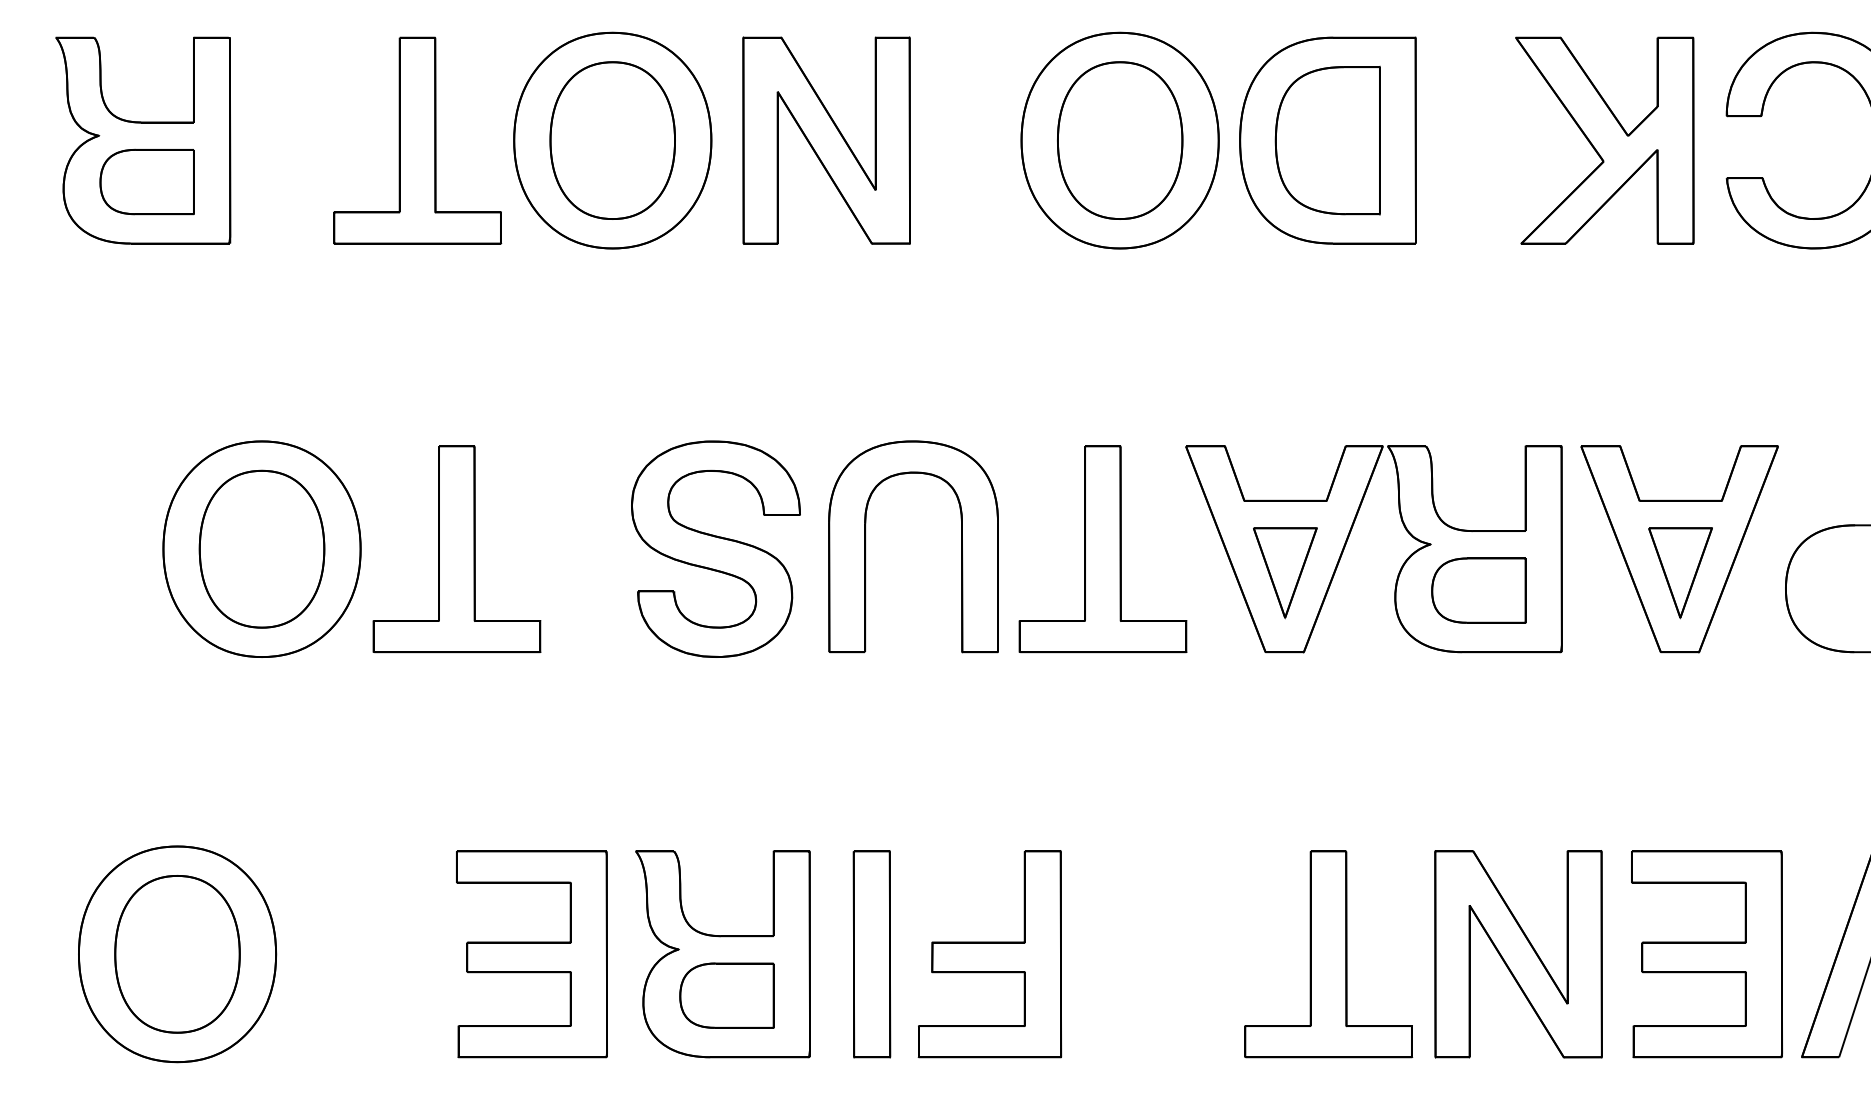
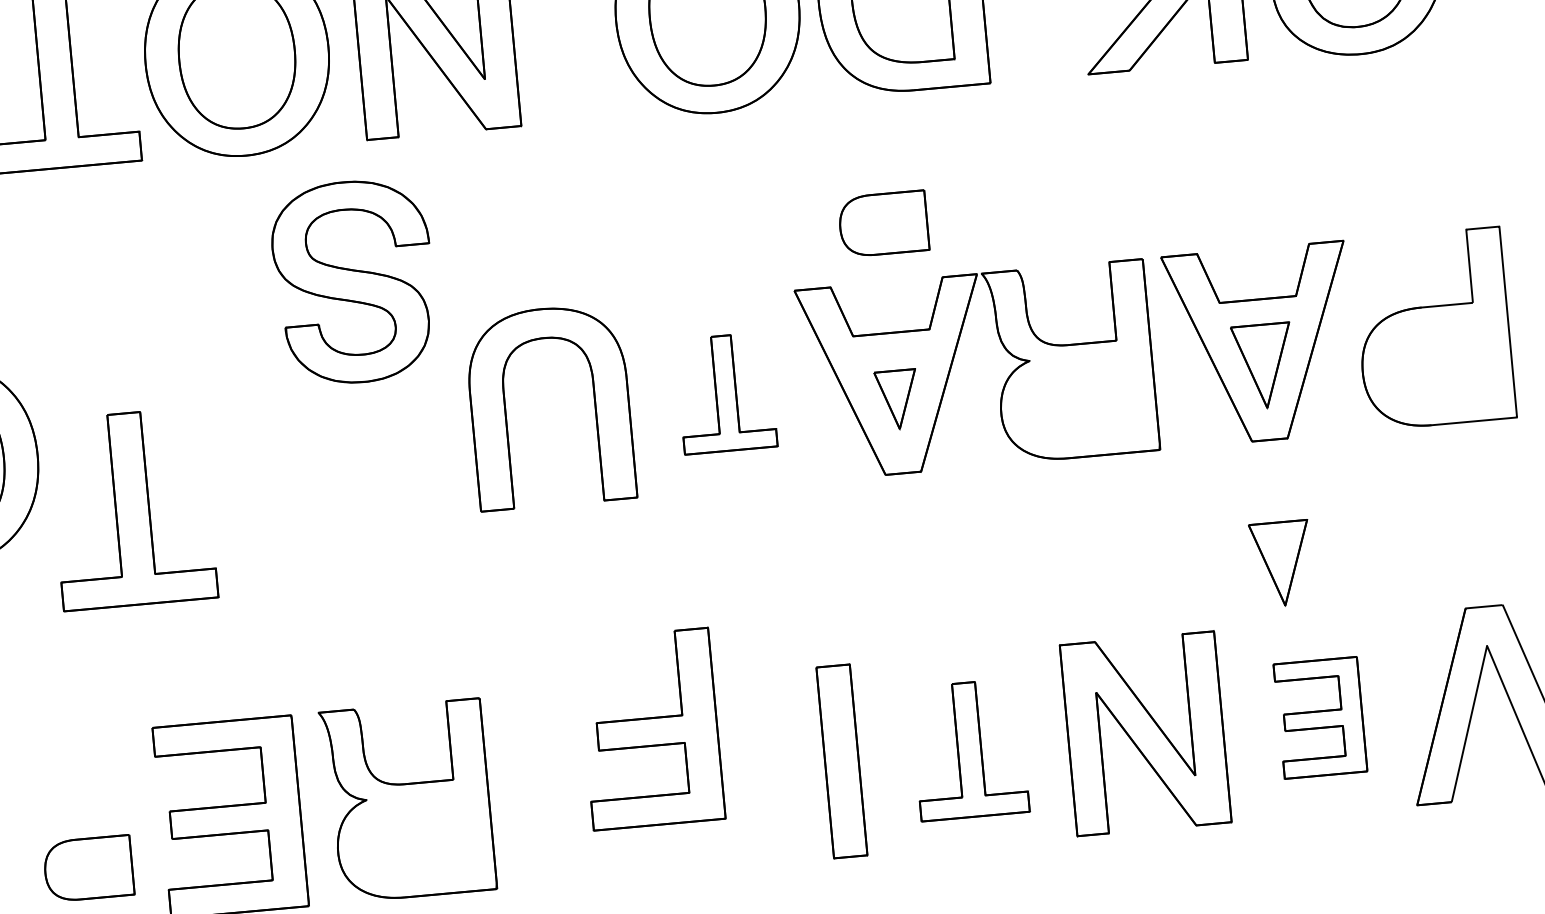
part: (715, 548) -> (353, 281), moved
part: (456, 549) -> (132, 509), moved
part: (1102, 549) -> (725, 393), size x0.6
part: (1285, 573) -> (897, 400), size x0.7
part: (1478, 590) -> (883, 223), moved
part: (1680, 786) -> (1281, 564), added
part: (871, 954) -> (841, 761), moved
part: (989, 954) -> (650, 729), moved
part: (1328, 954) -> (969, 749), size x0.7
part: (1706, 954) -> (1320, 718), size x0.6
part: (726, 995) -> (88, 868), moved

